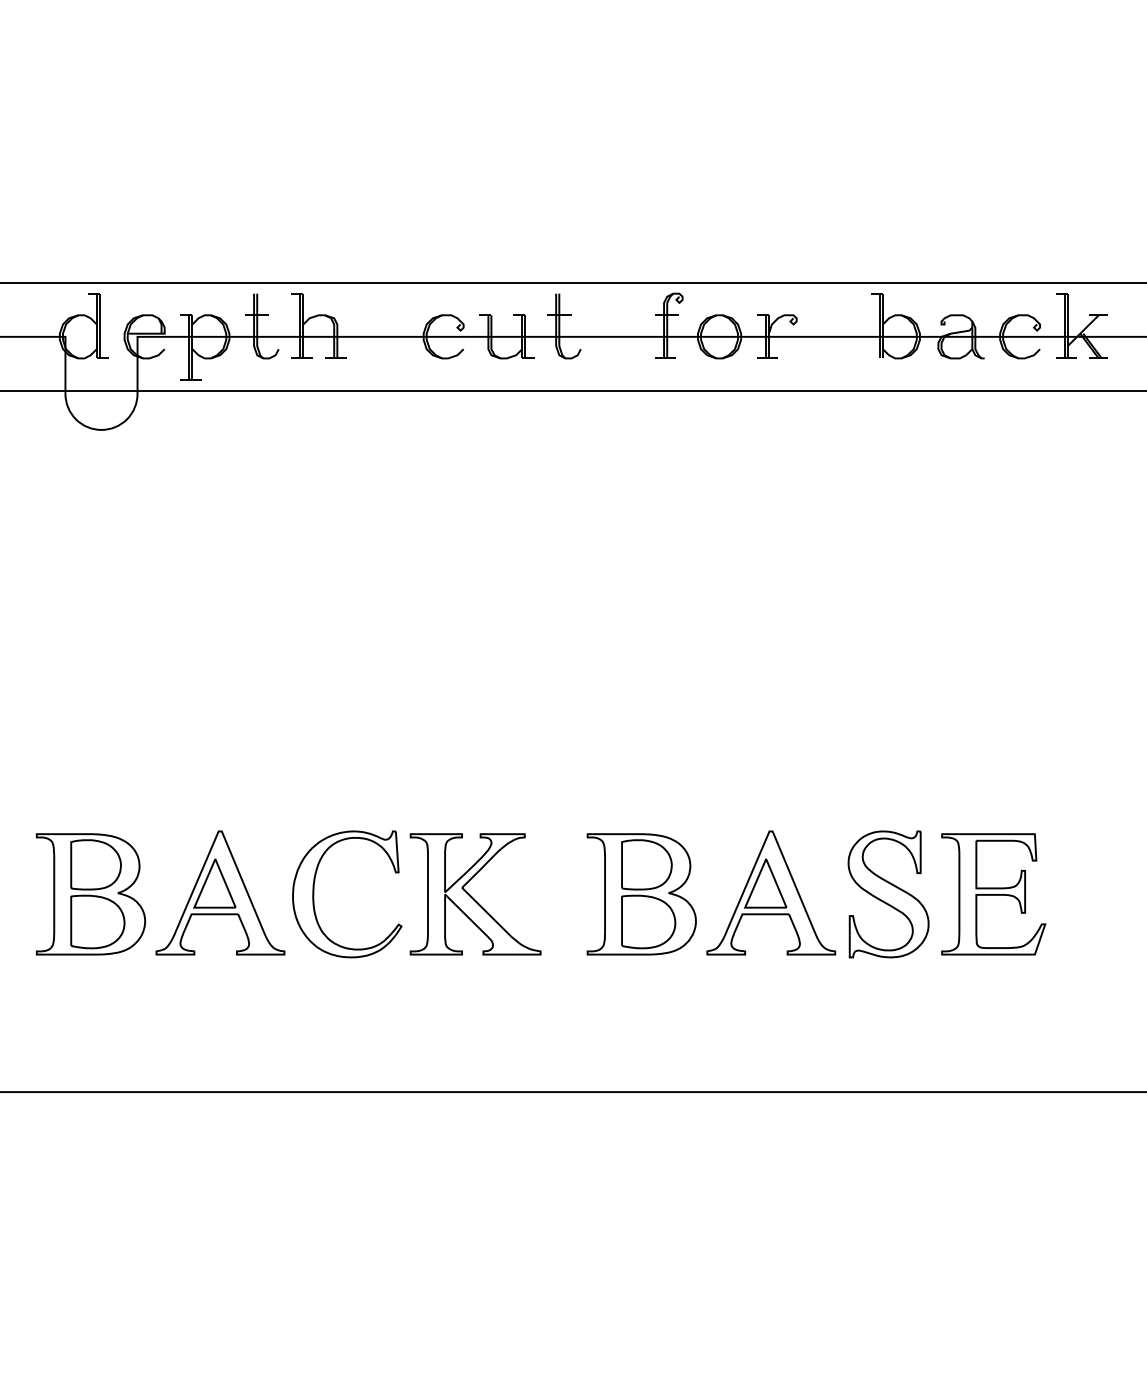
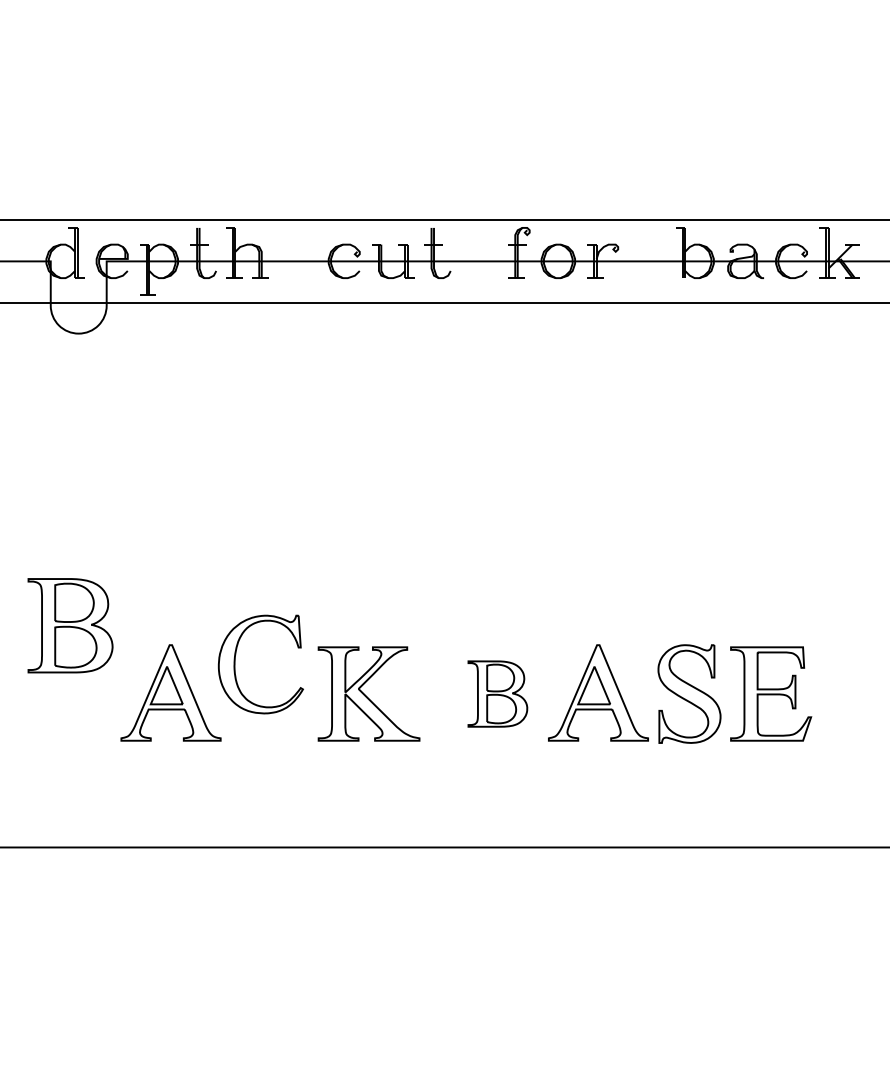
part: (91, 894) -> (70, 625), moved
part: (314, 894) -> (235, 664), moved
part: (641, 894) -> (497, 694), size x0.7

